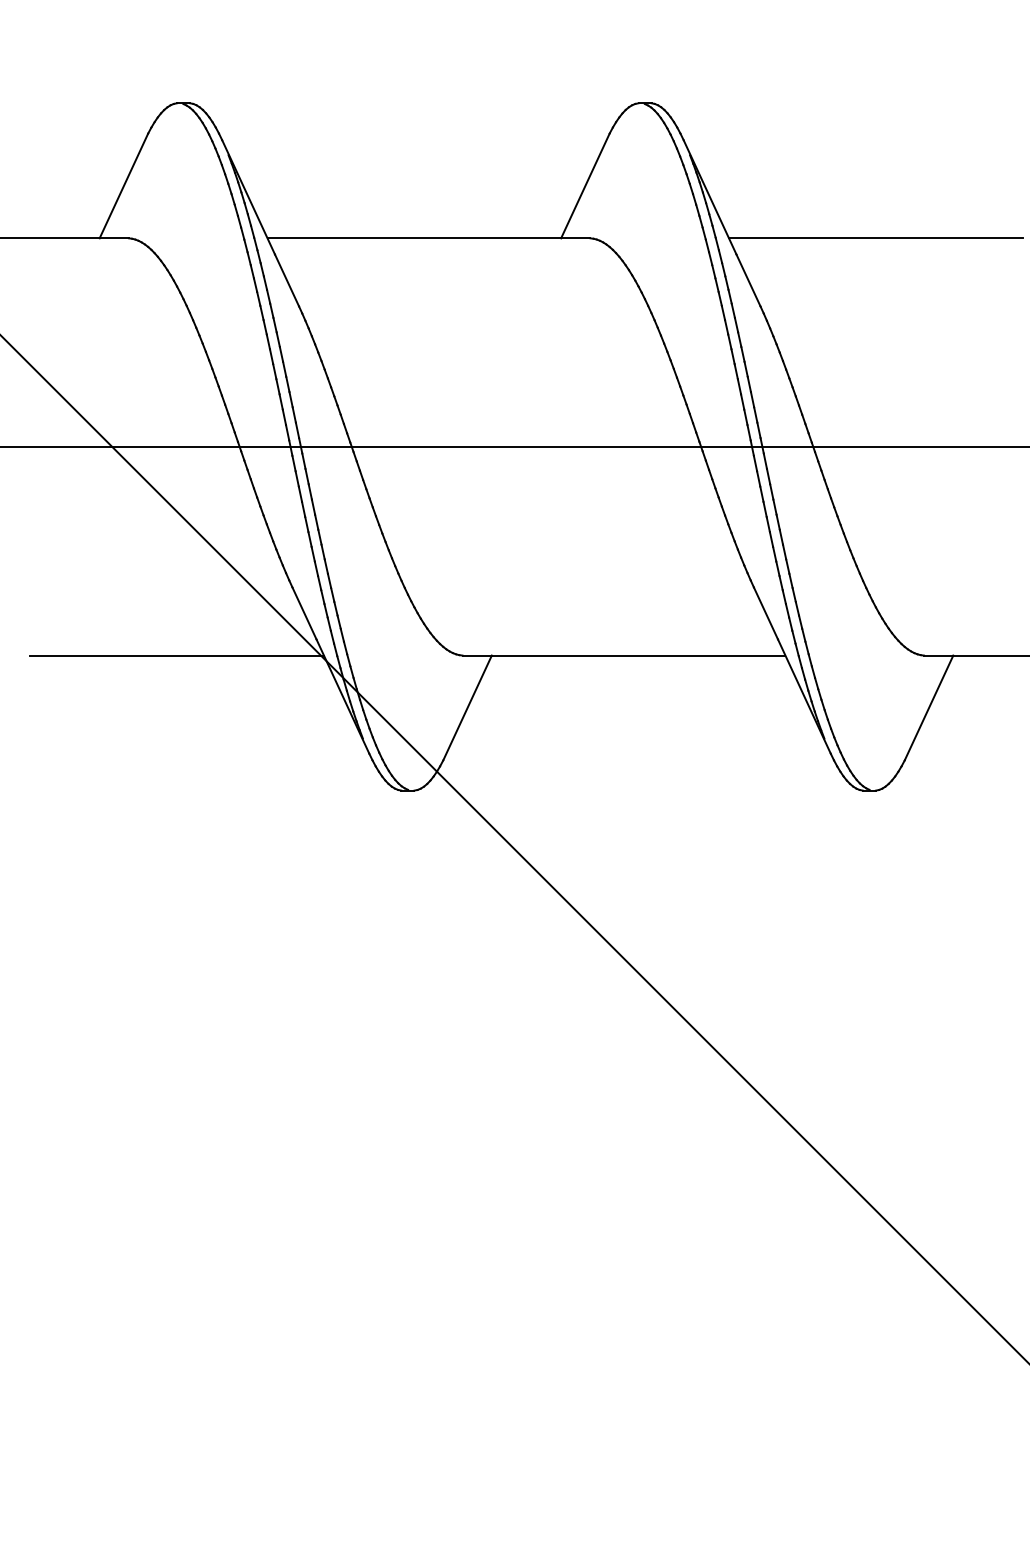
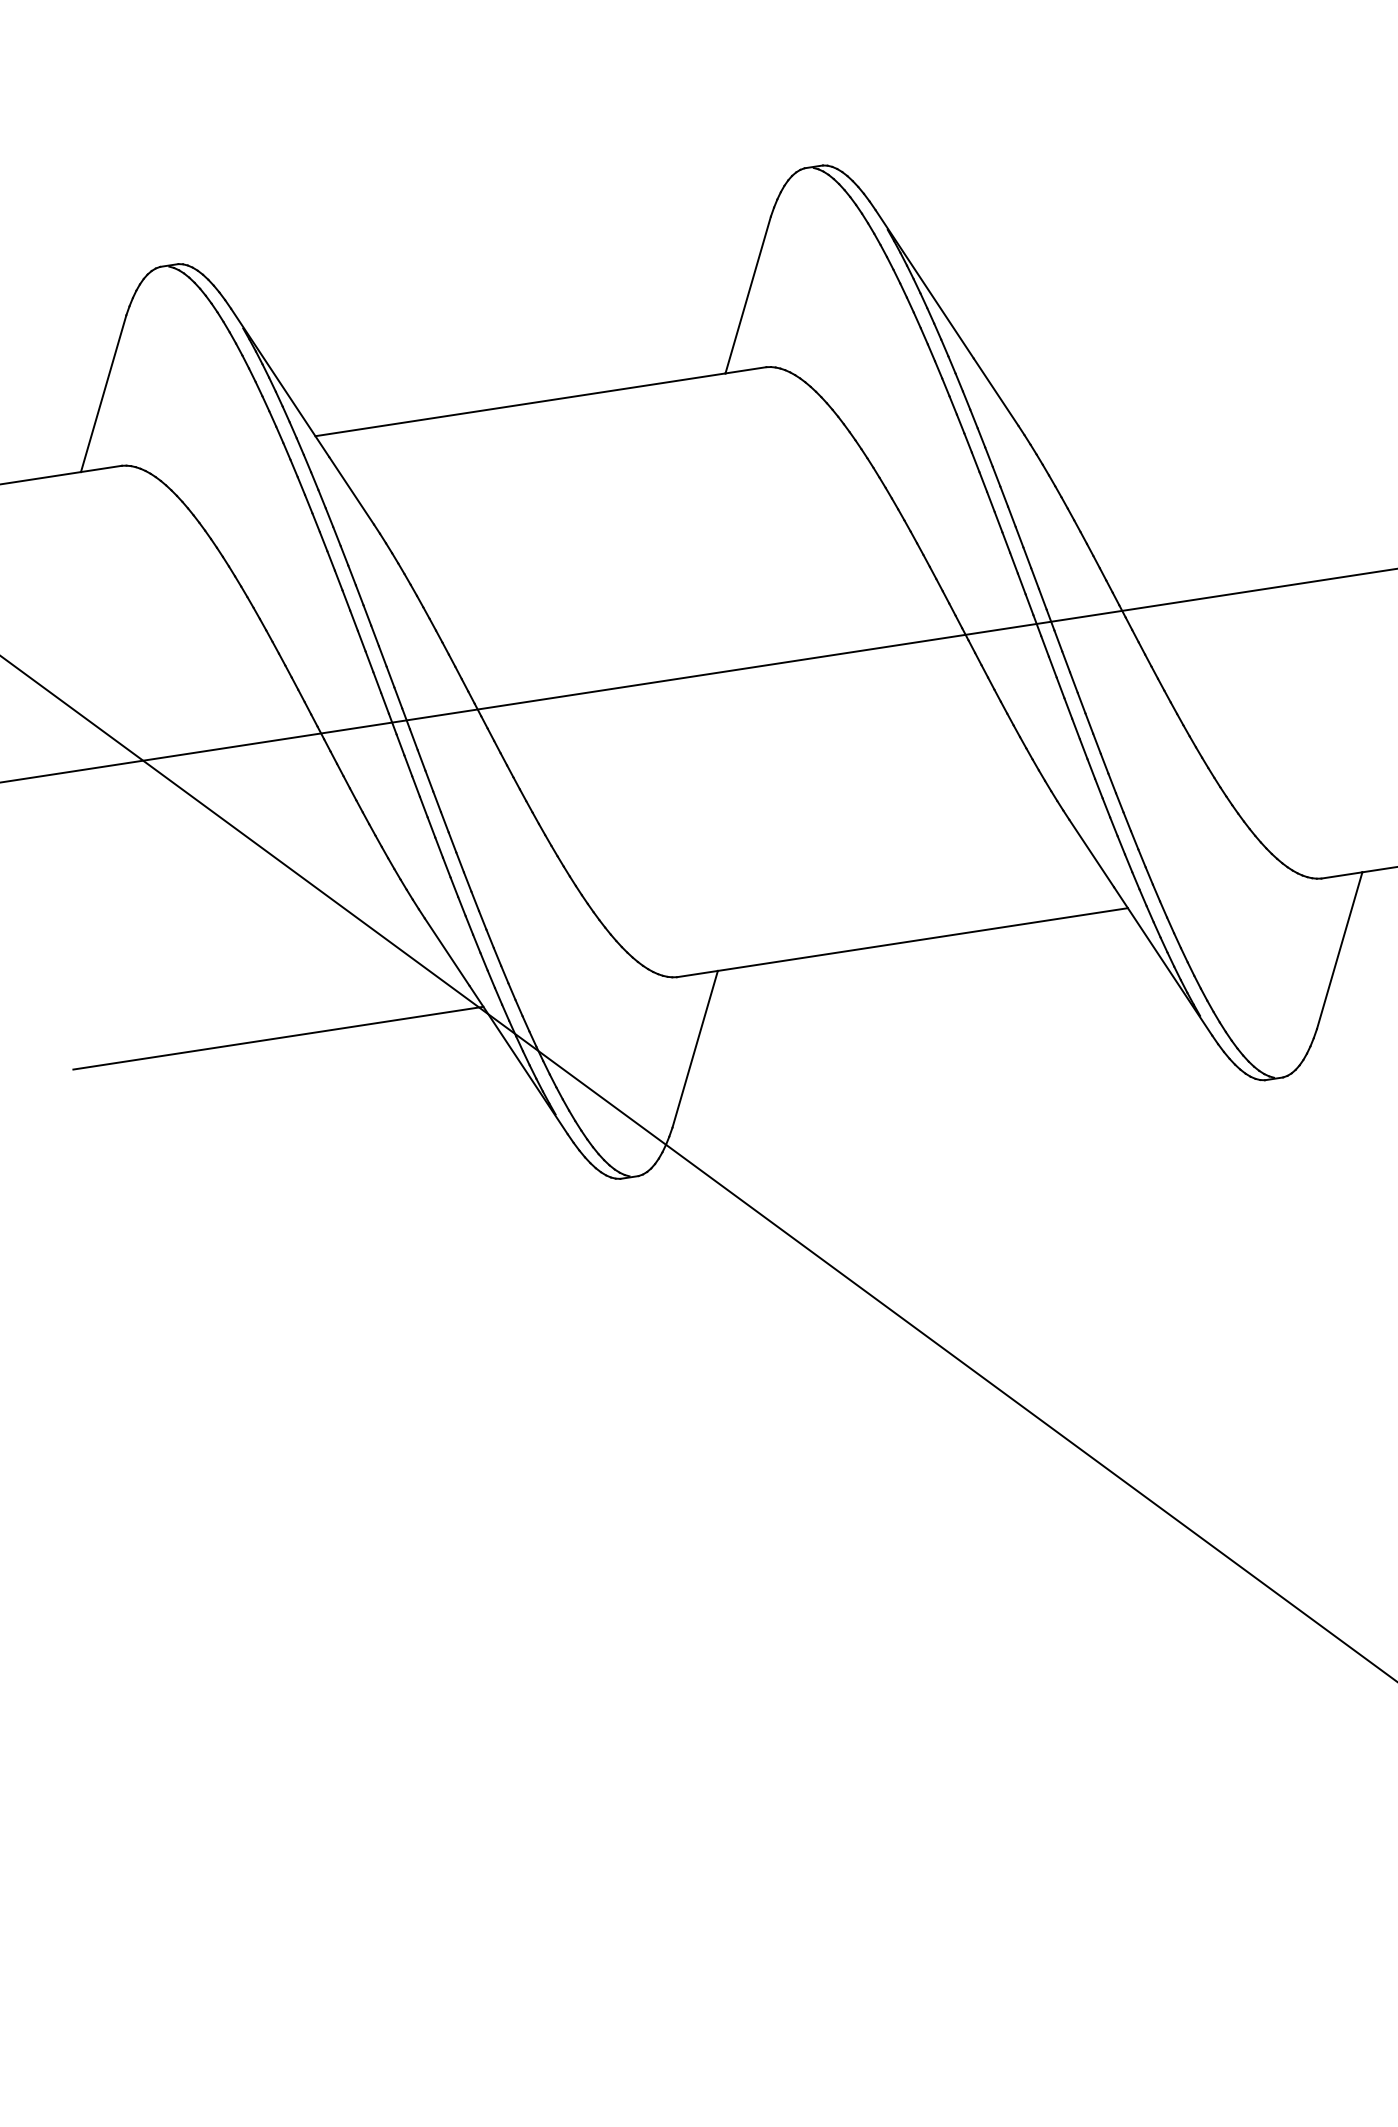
line: (875, 238) -> (1164, 306), removed

